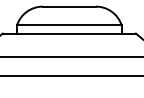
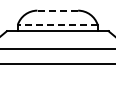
line: (69, 6) -> (57, 10), solid -> dashed
line: (69, 24) -> (57, 24), solid -> dashed

